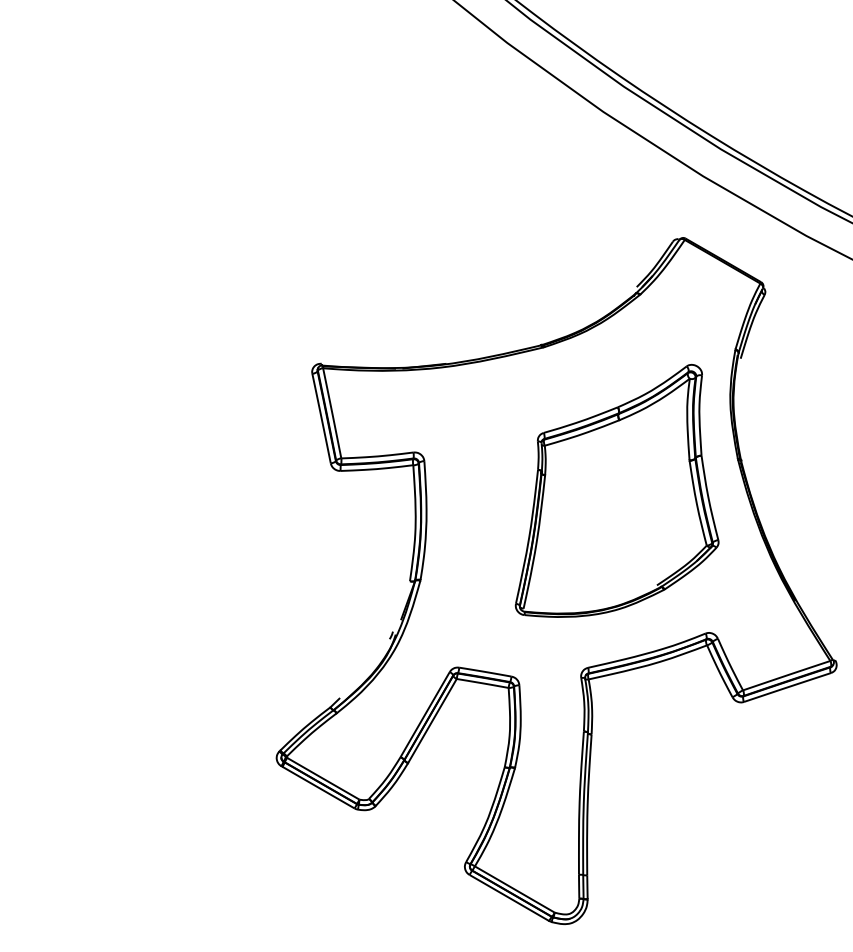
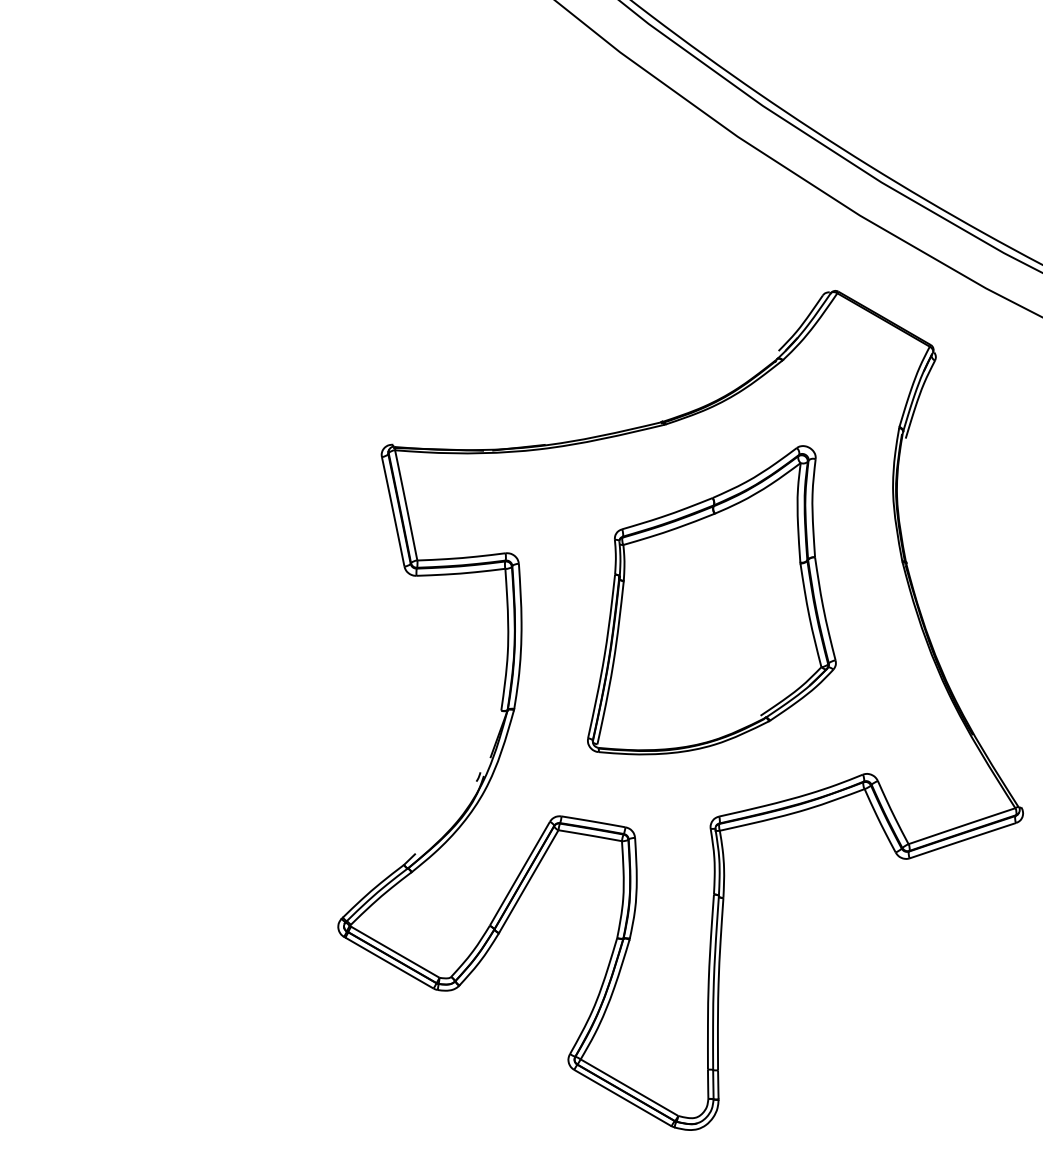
part: (616, 490) -> (711, 599), moved

